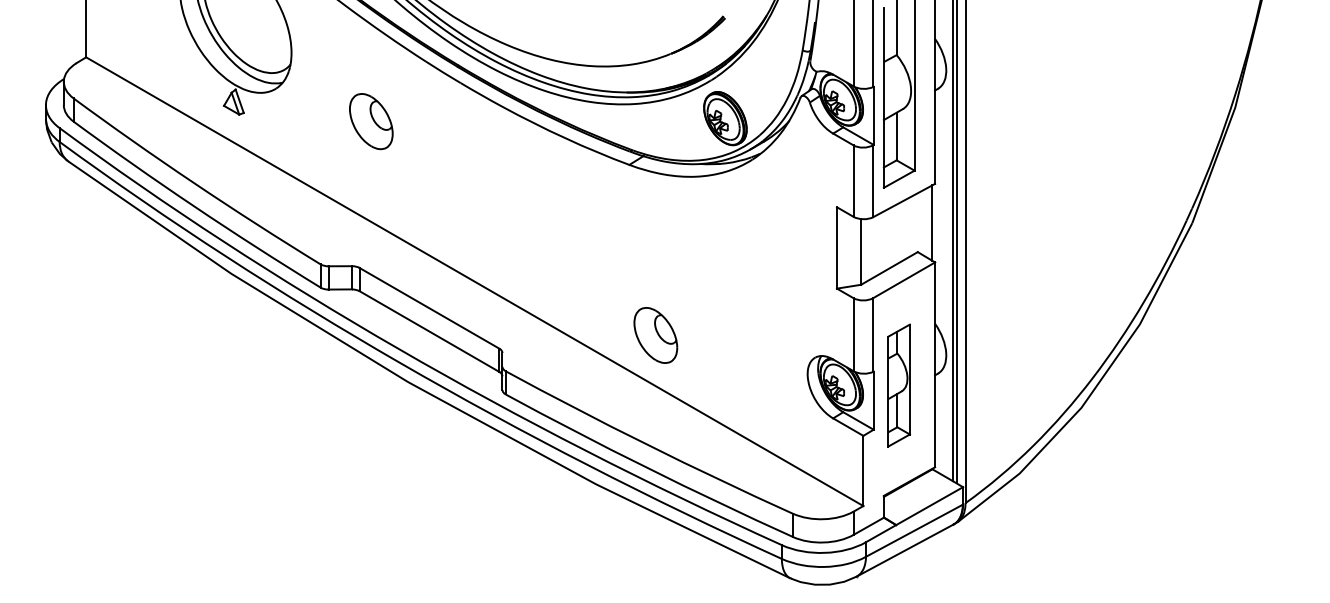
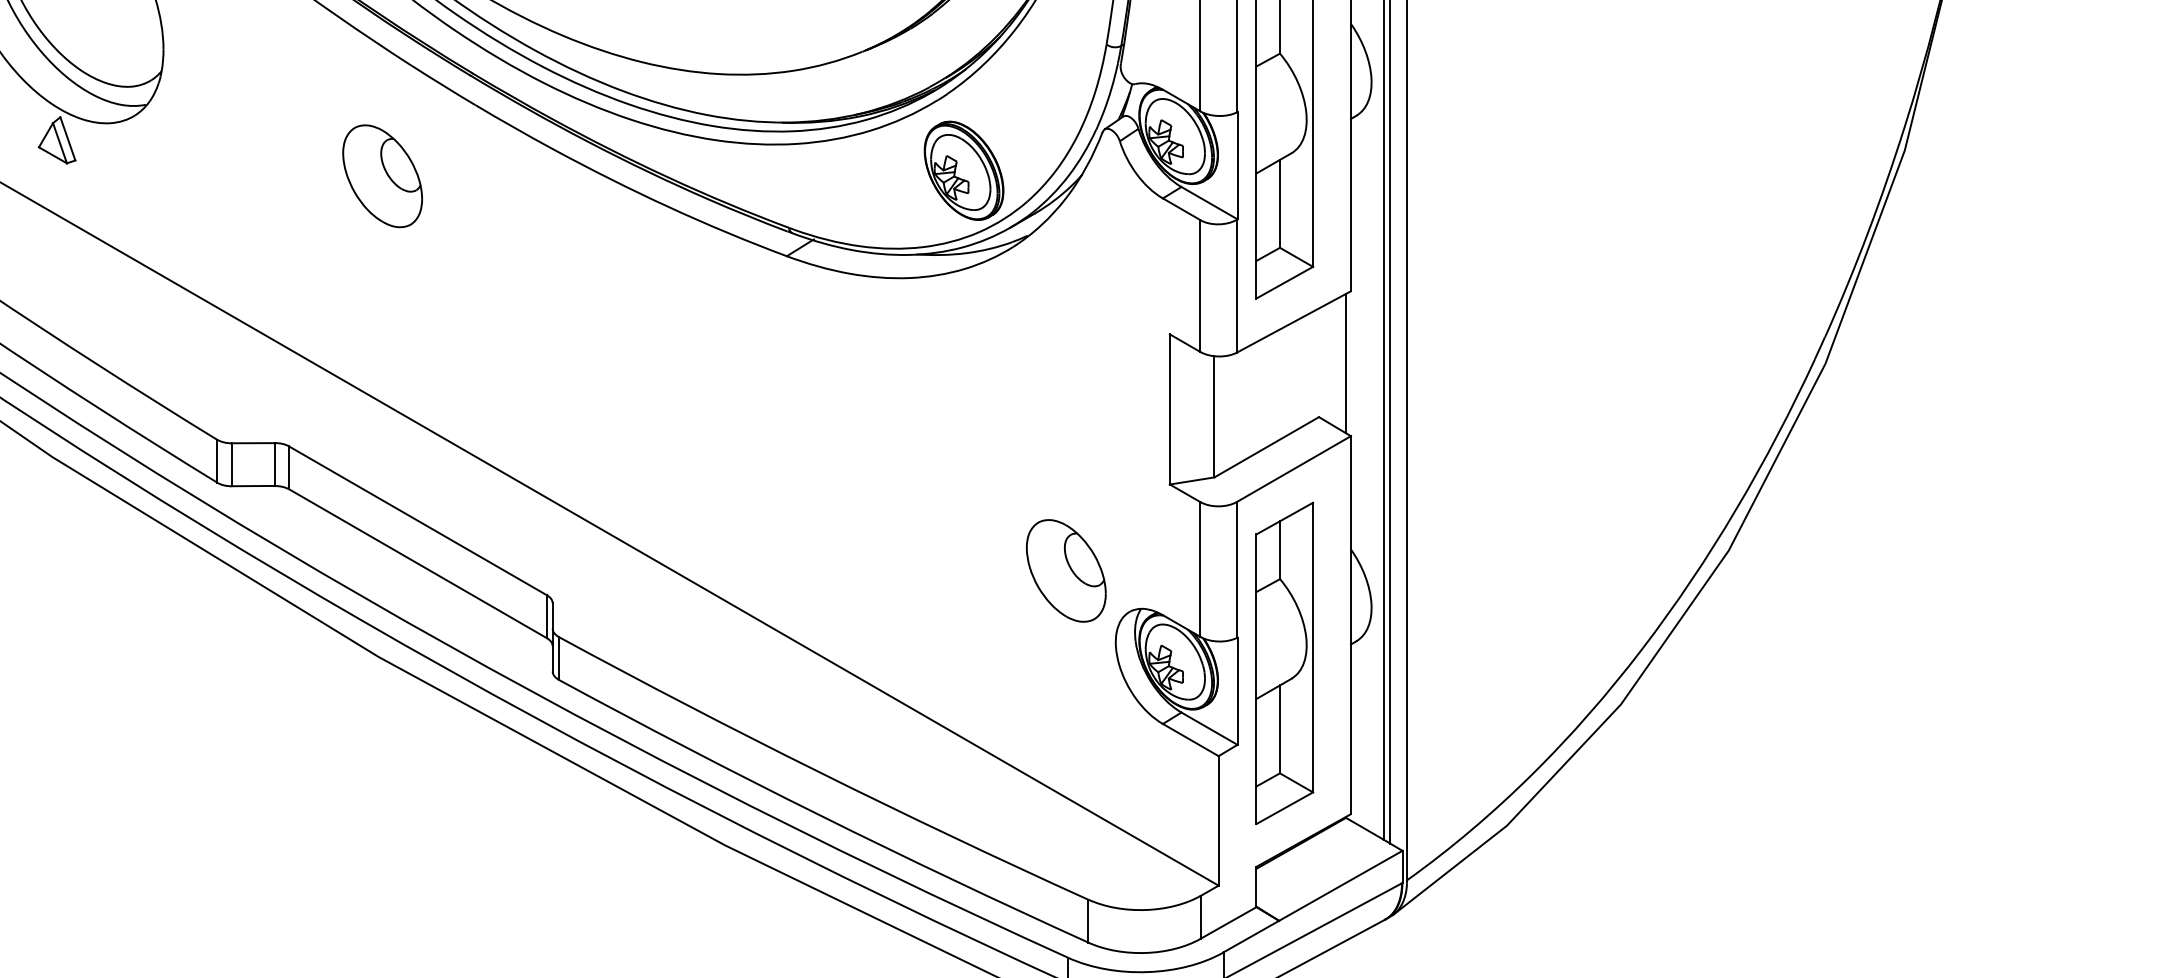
part: (371, 121) -> (382, 176), moved
part: (655, 335) -> (1065, 570), moved
part: (898, 385) -> (1283, 663), size x1.43

